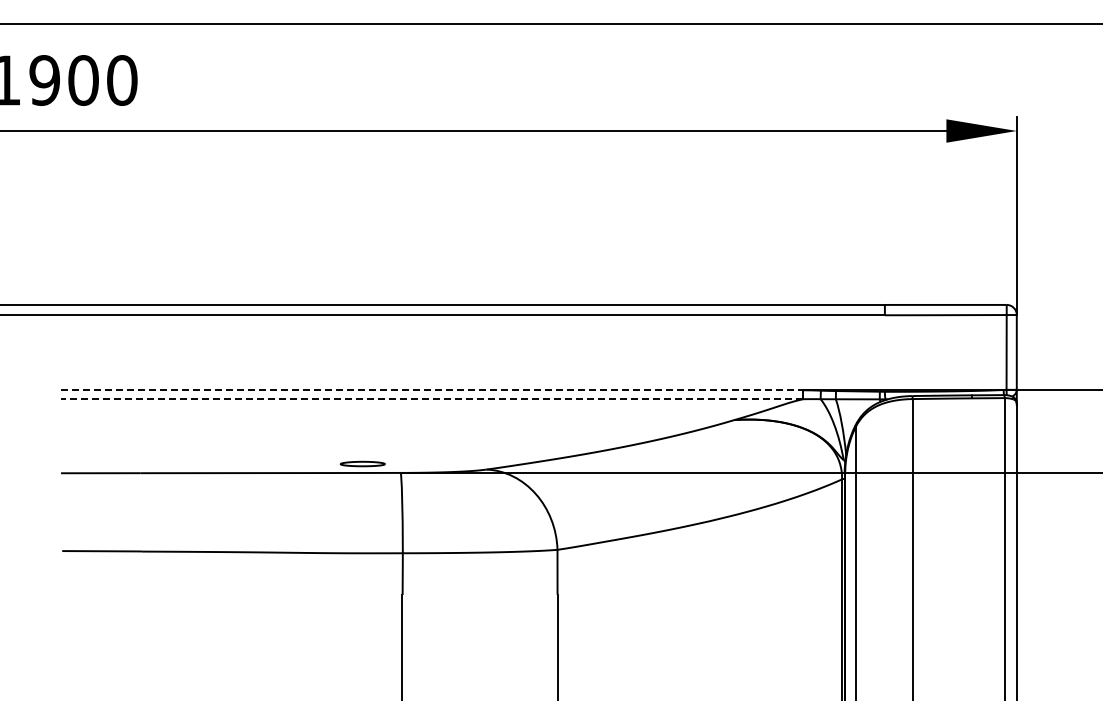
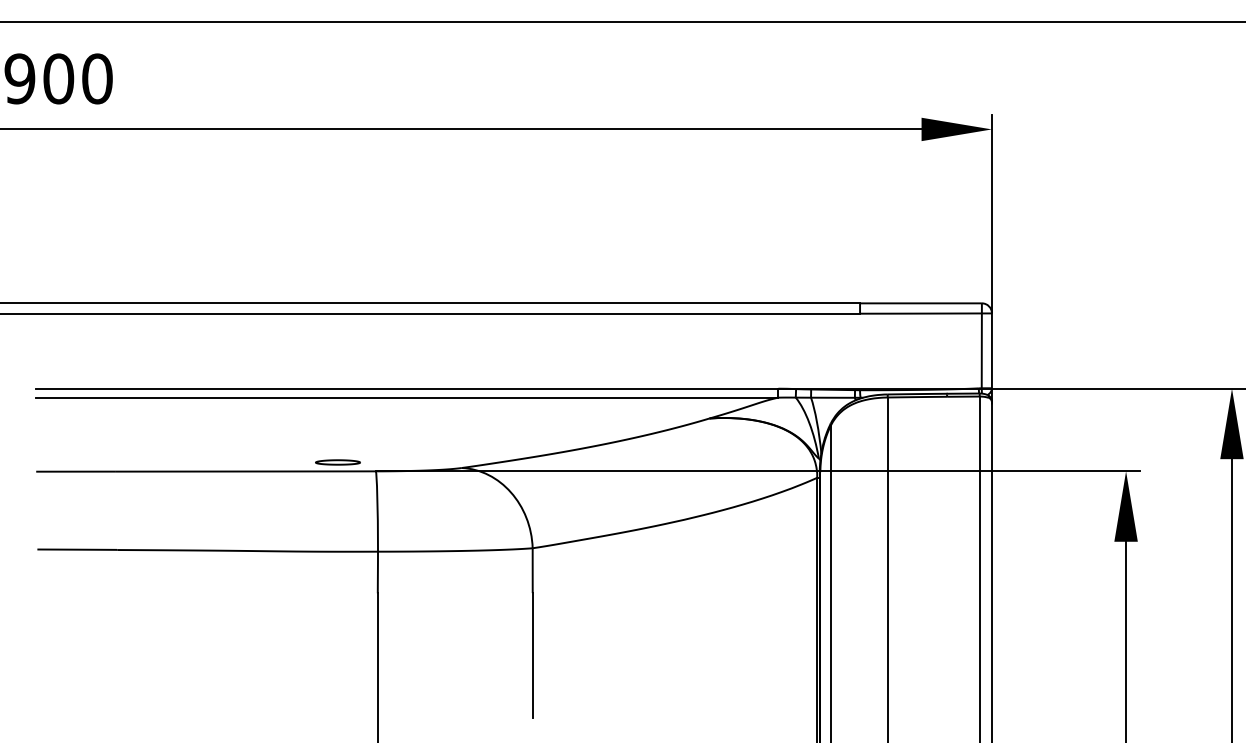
line: (432, 390) -> (407, 388), dashed -> solid
line: (431, 399) -> (406, 397), dashed -> solid

